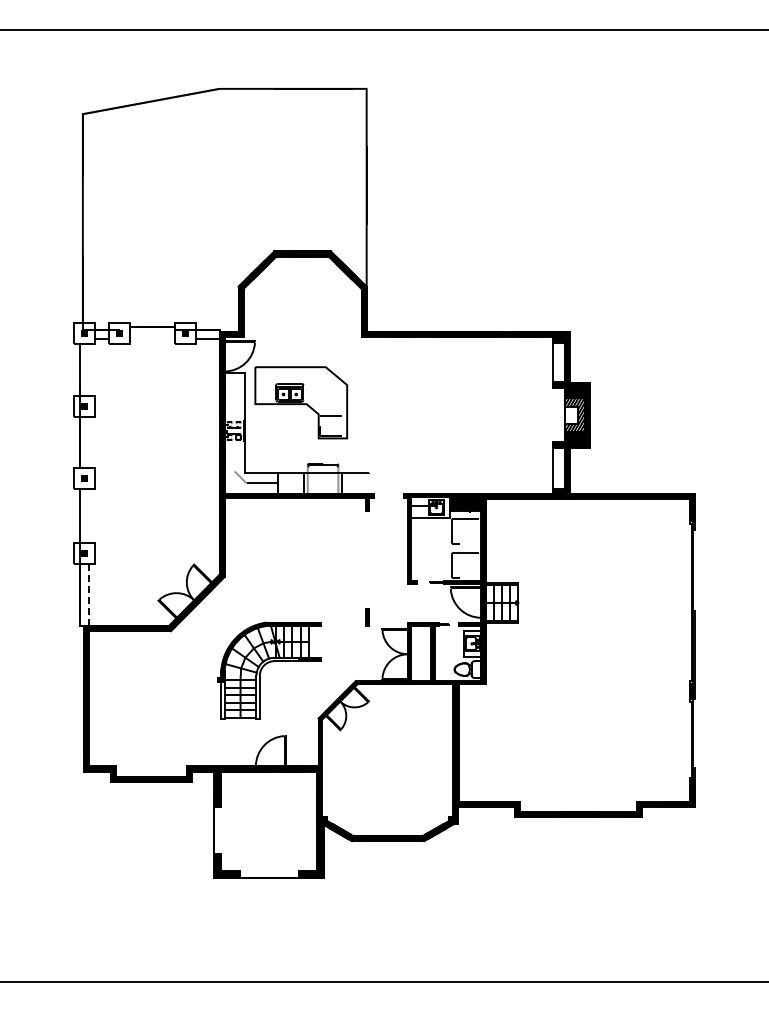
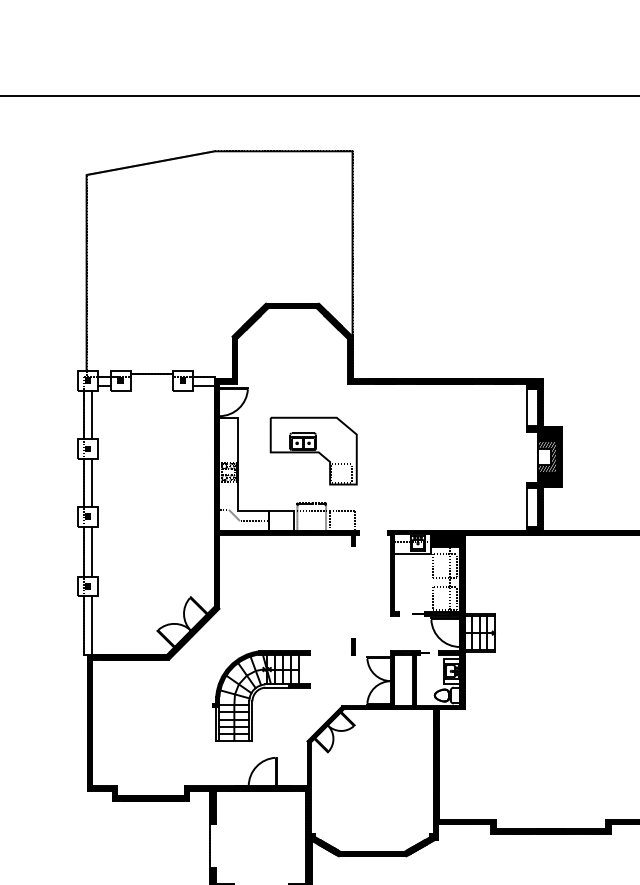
line: (88, 369) -> (91, 414), added
part: (301, 402) -> (313, 450), moved
line: (88, 442) -> (91, 482), added
line: (88, 515) -> (91, 551), added
line: (88, 594) -> (91, 625), dashed -> solid

